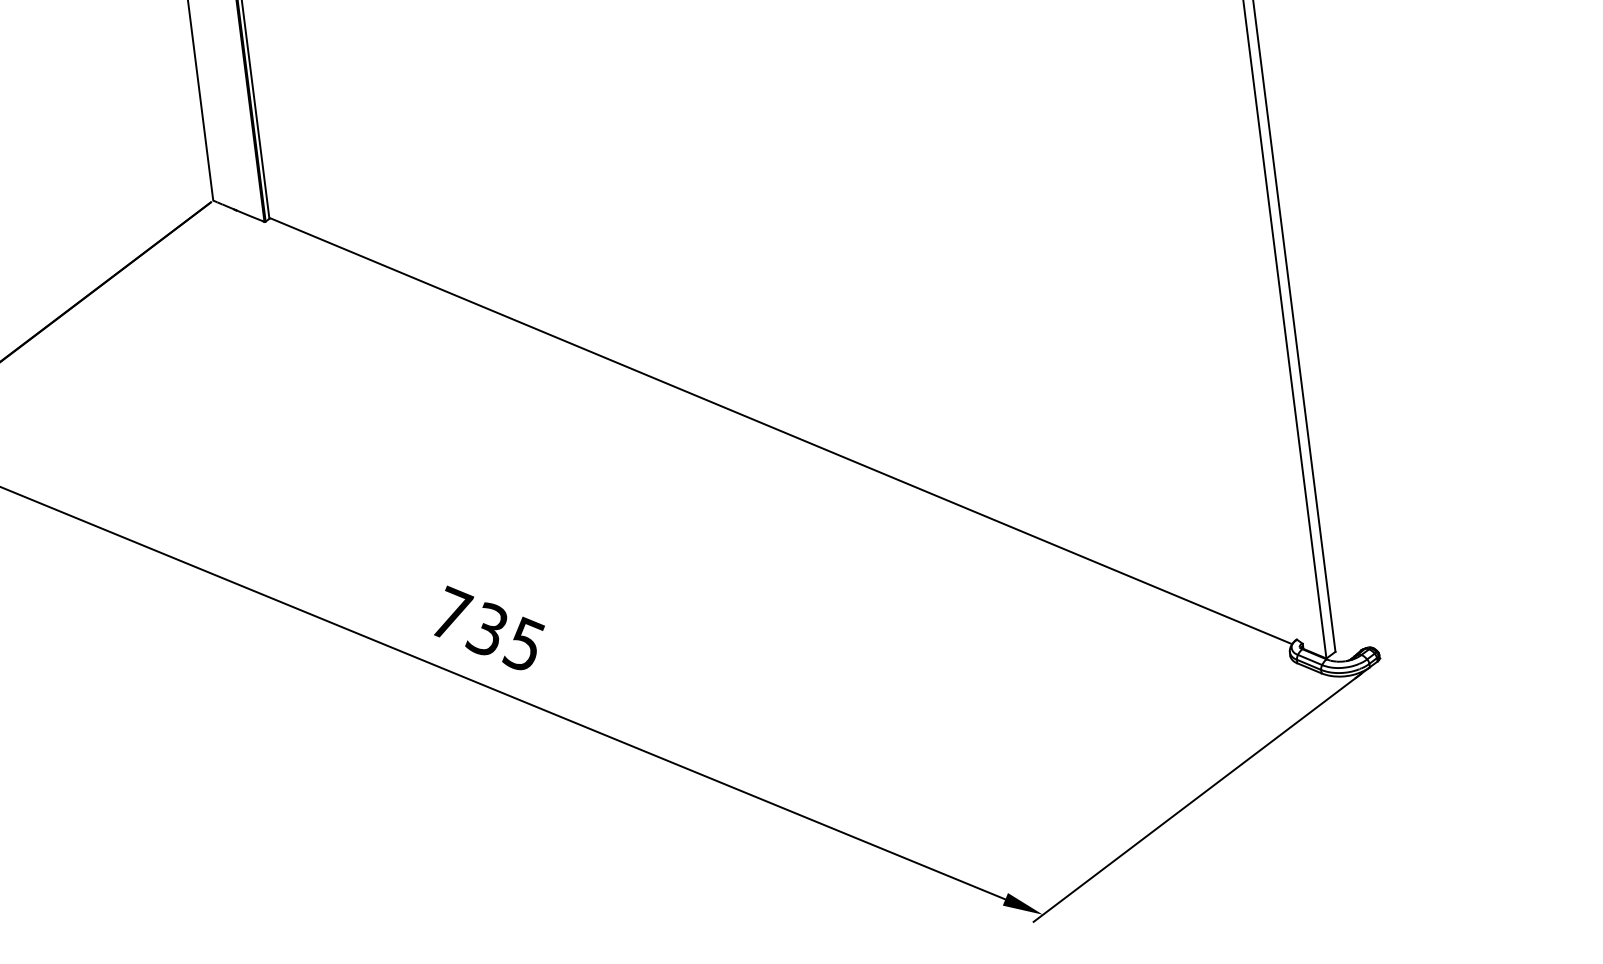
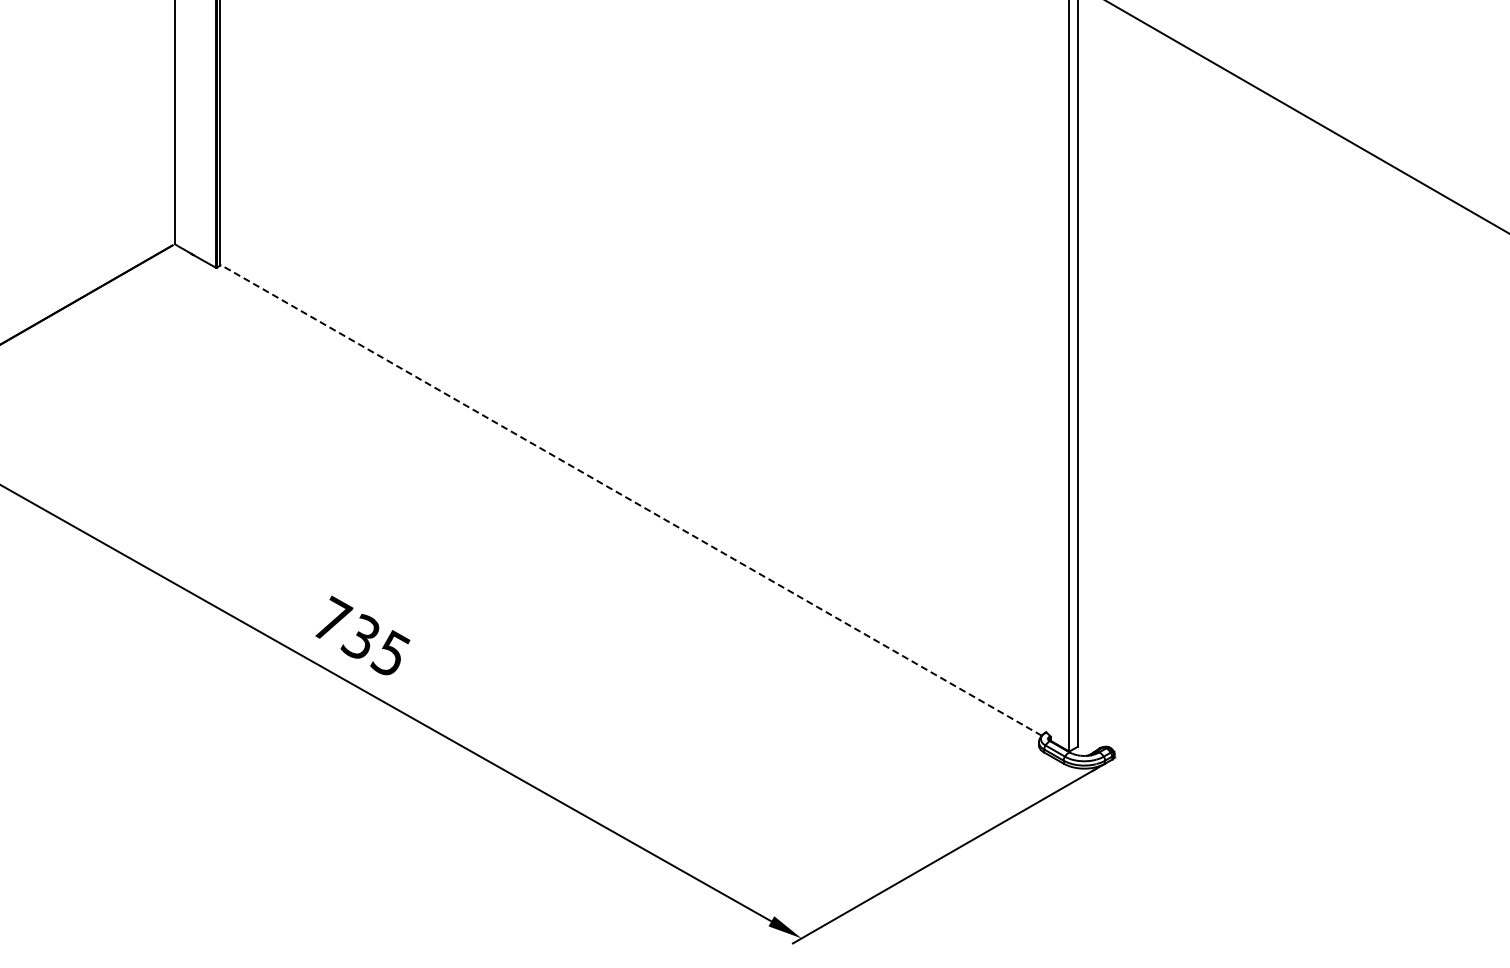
line: (780, 431) -> (630, 500), solid -> dashed

